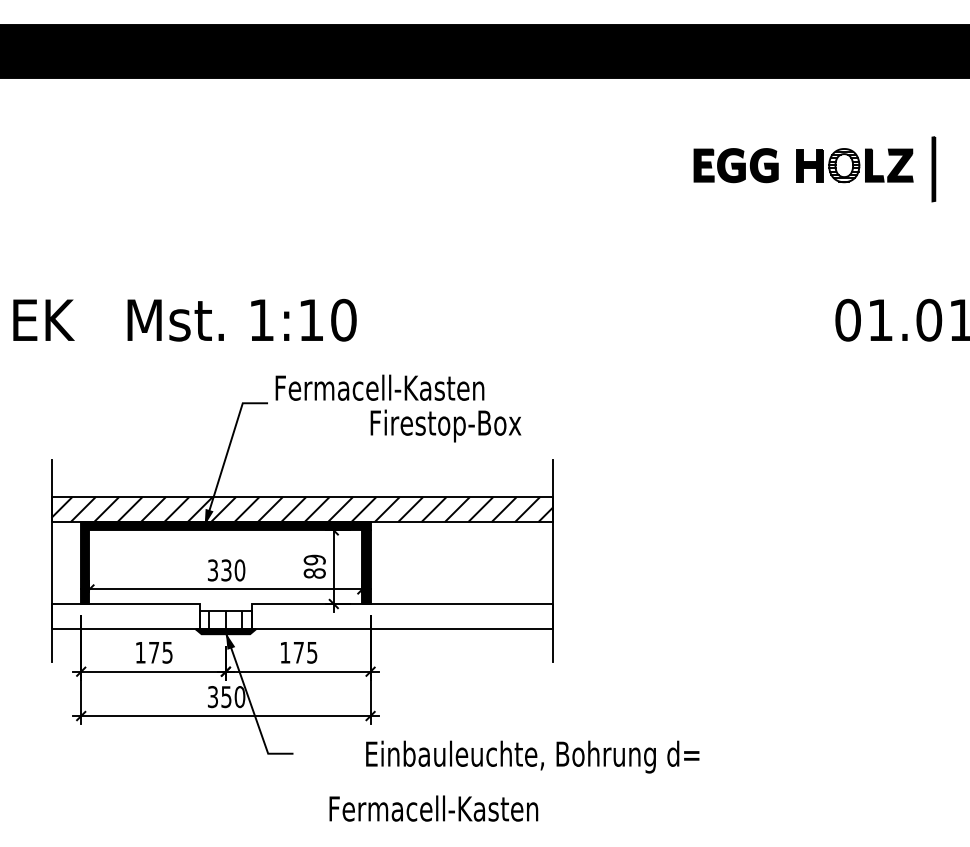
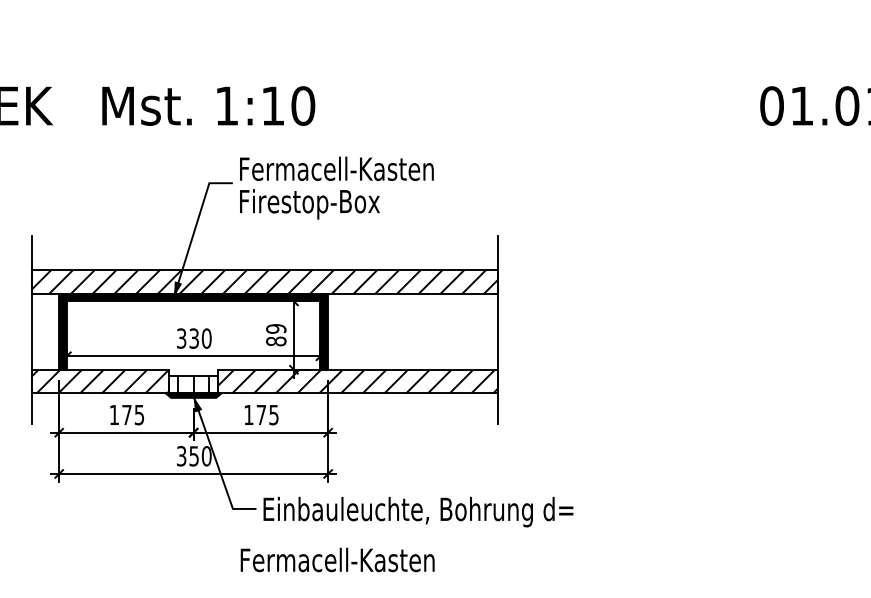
text: (445, 425) -> (309, 203), moved
hatch: (125, 616) -> (100, 381), added
hatch: (402, 616) -> (357, 381), added
text: (532, 756) -> (418, 511), moved
text: (433, 808) -> (337, 559), moved

